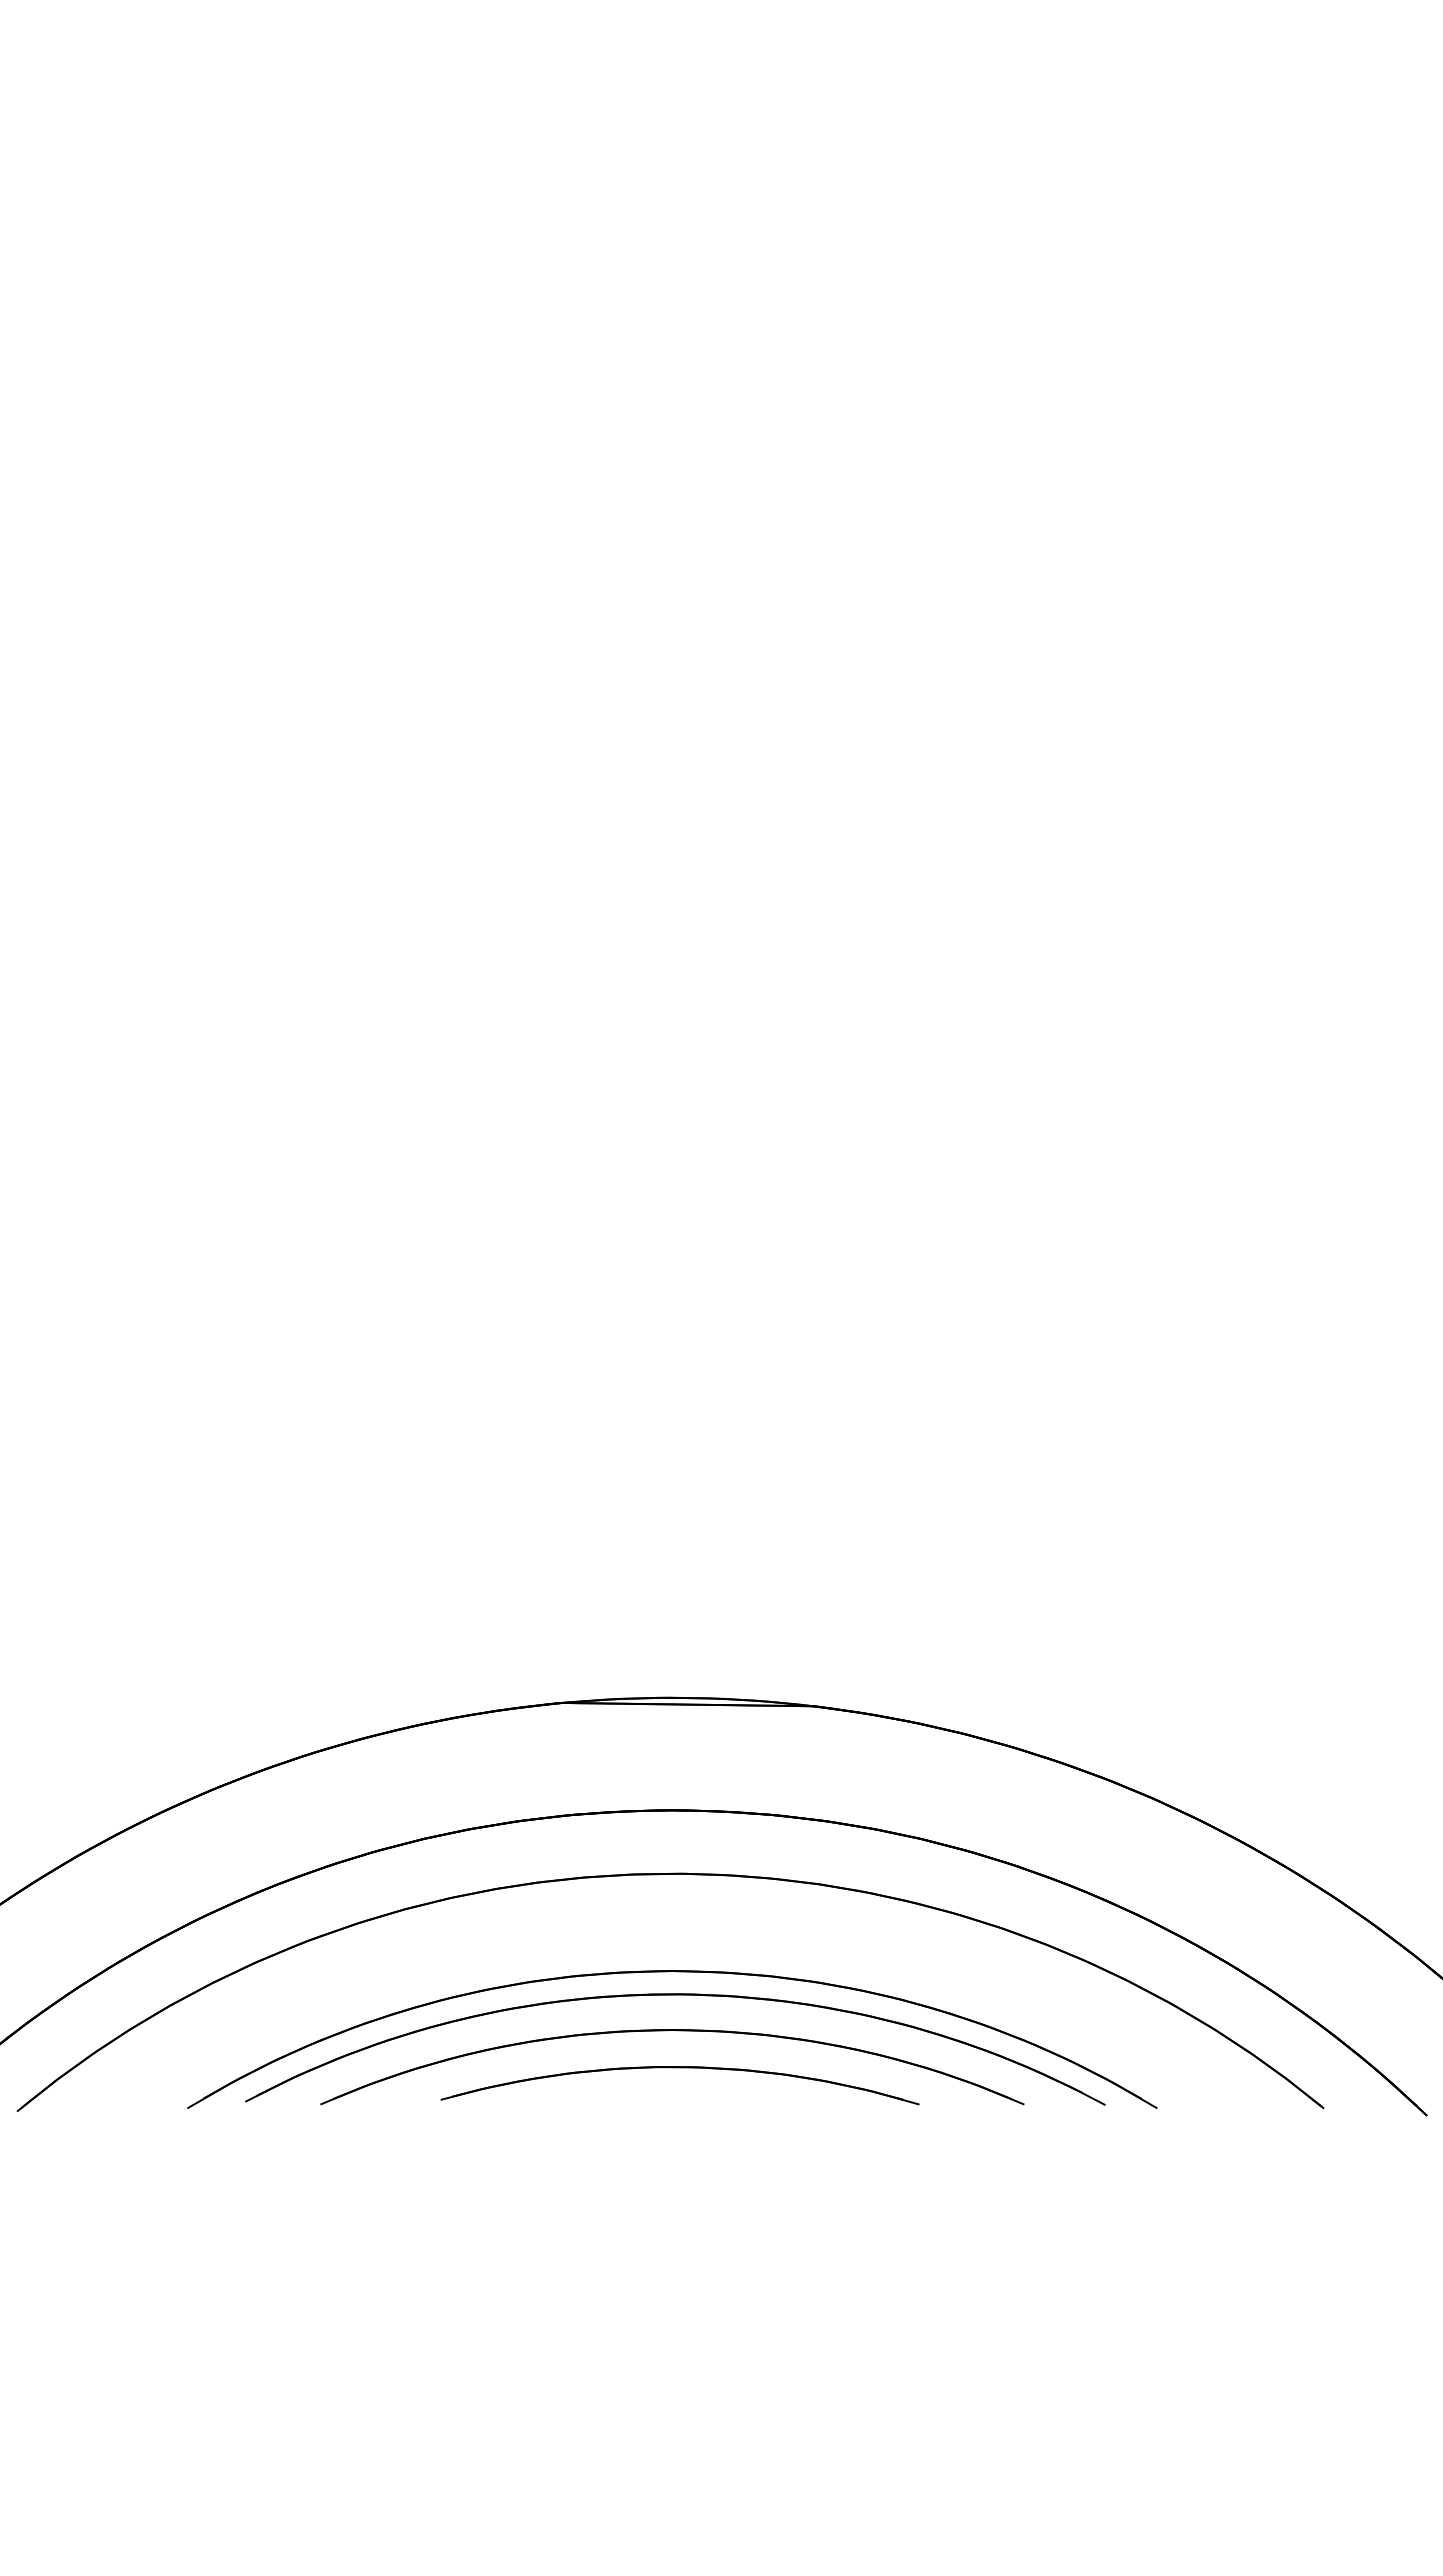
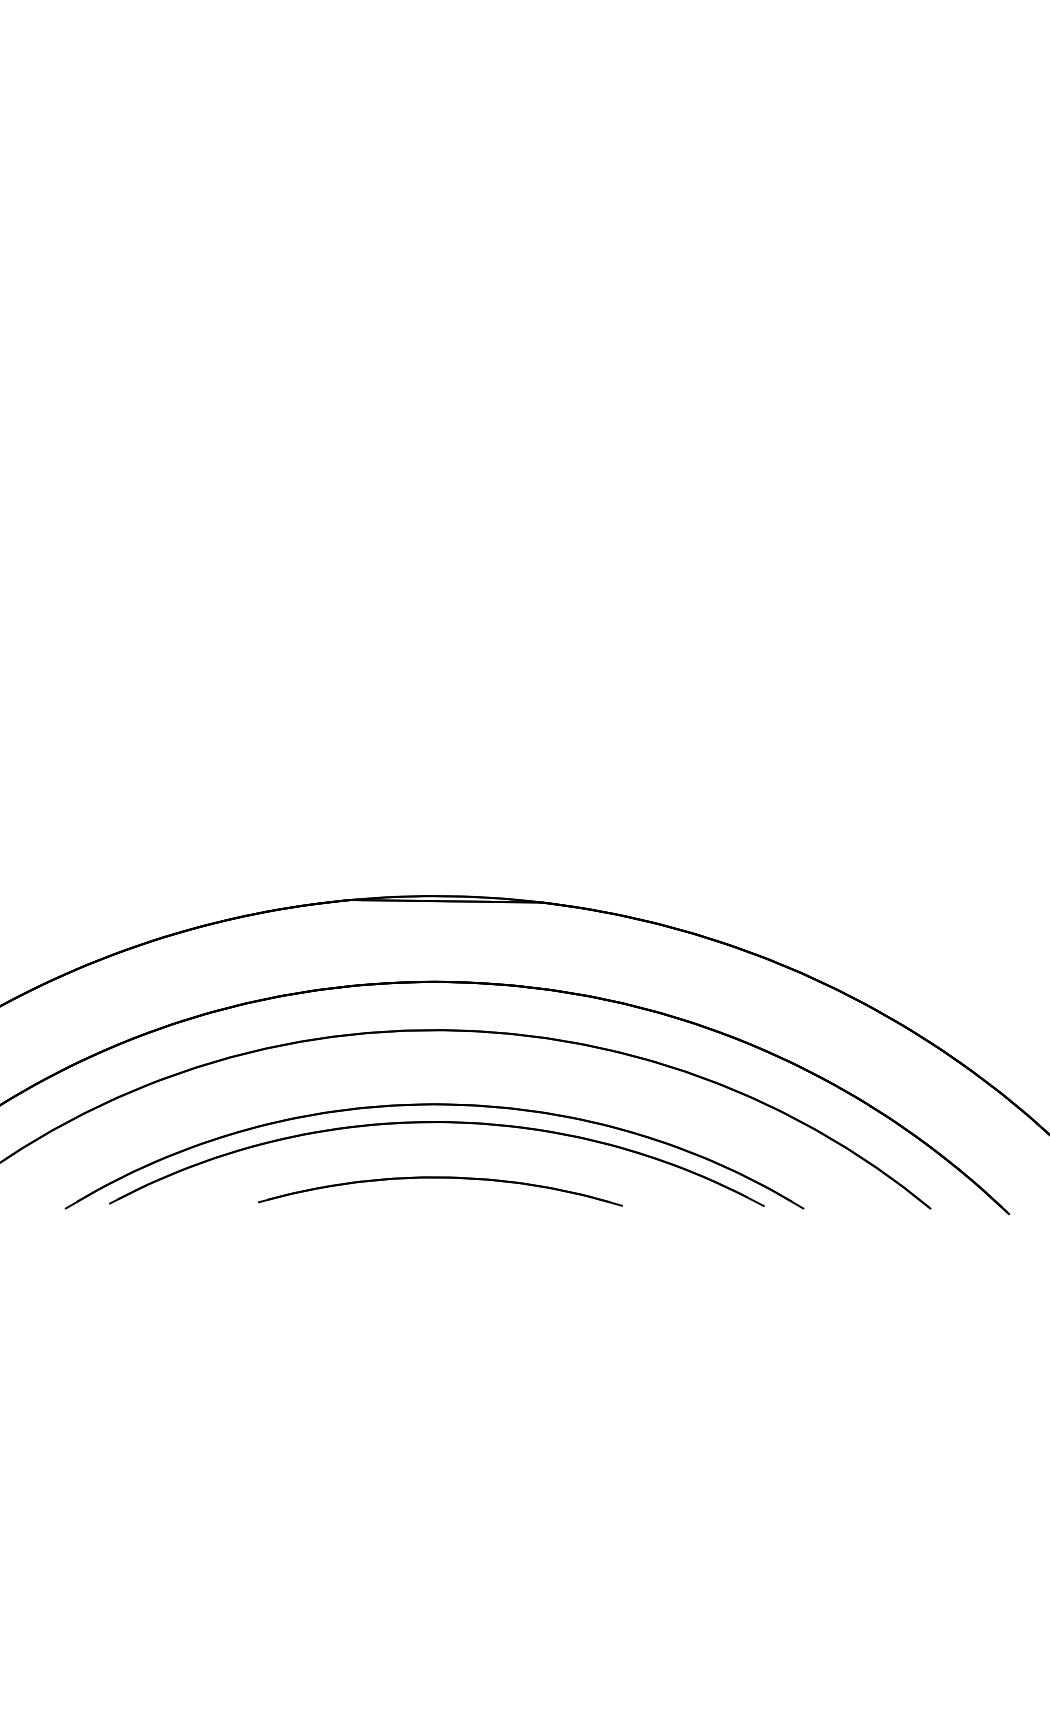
part: (666, 2031) -> (430, 1150), removed

